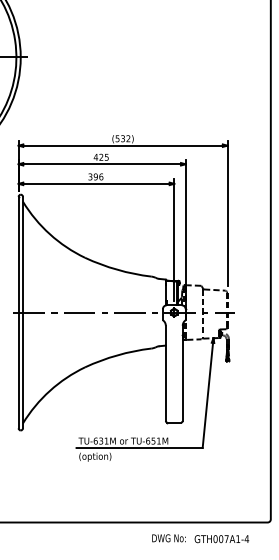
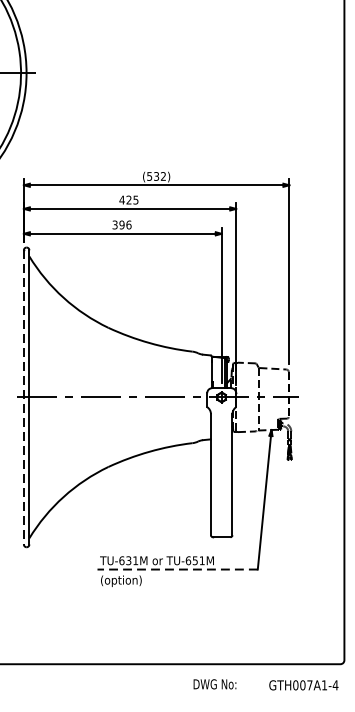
line: (18, 312) -> (23, 397), solid -> dashed
line: (139, 448) -> (177, 570), solid -> dashed
text: (221, 539) -> (303, 685), moved

